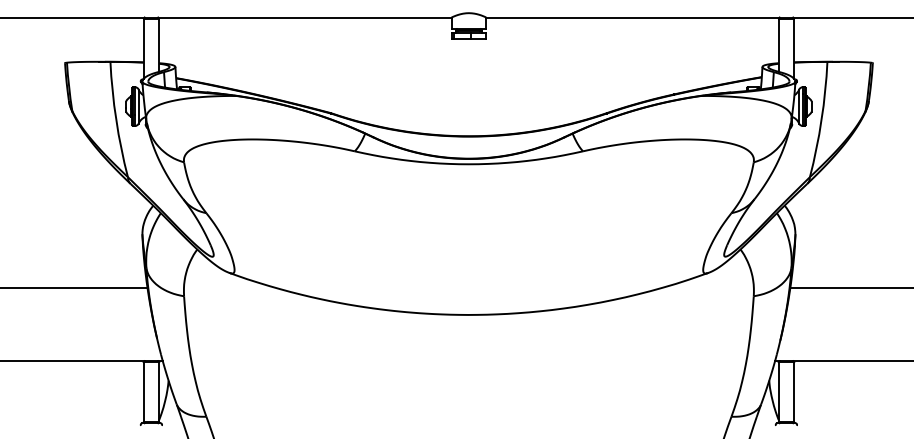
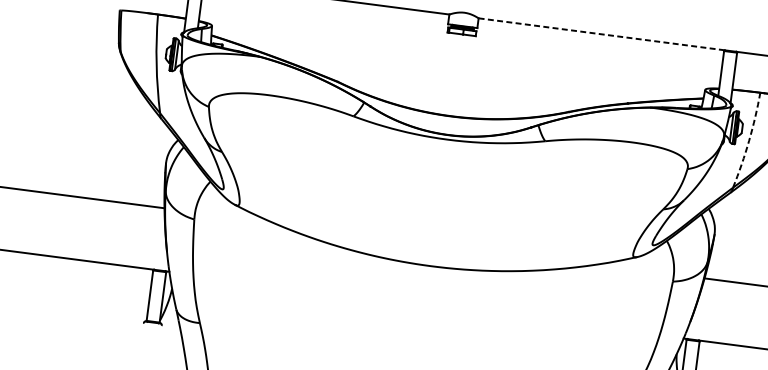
line: (633, 17) -> (602, 34), solid -> dashed
arc: (821, 119) -> (749, 140), solid -> dashed

